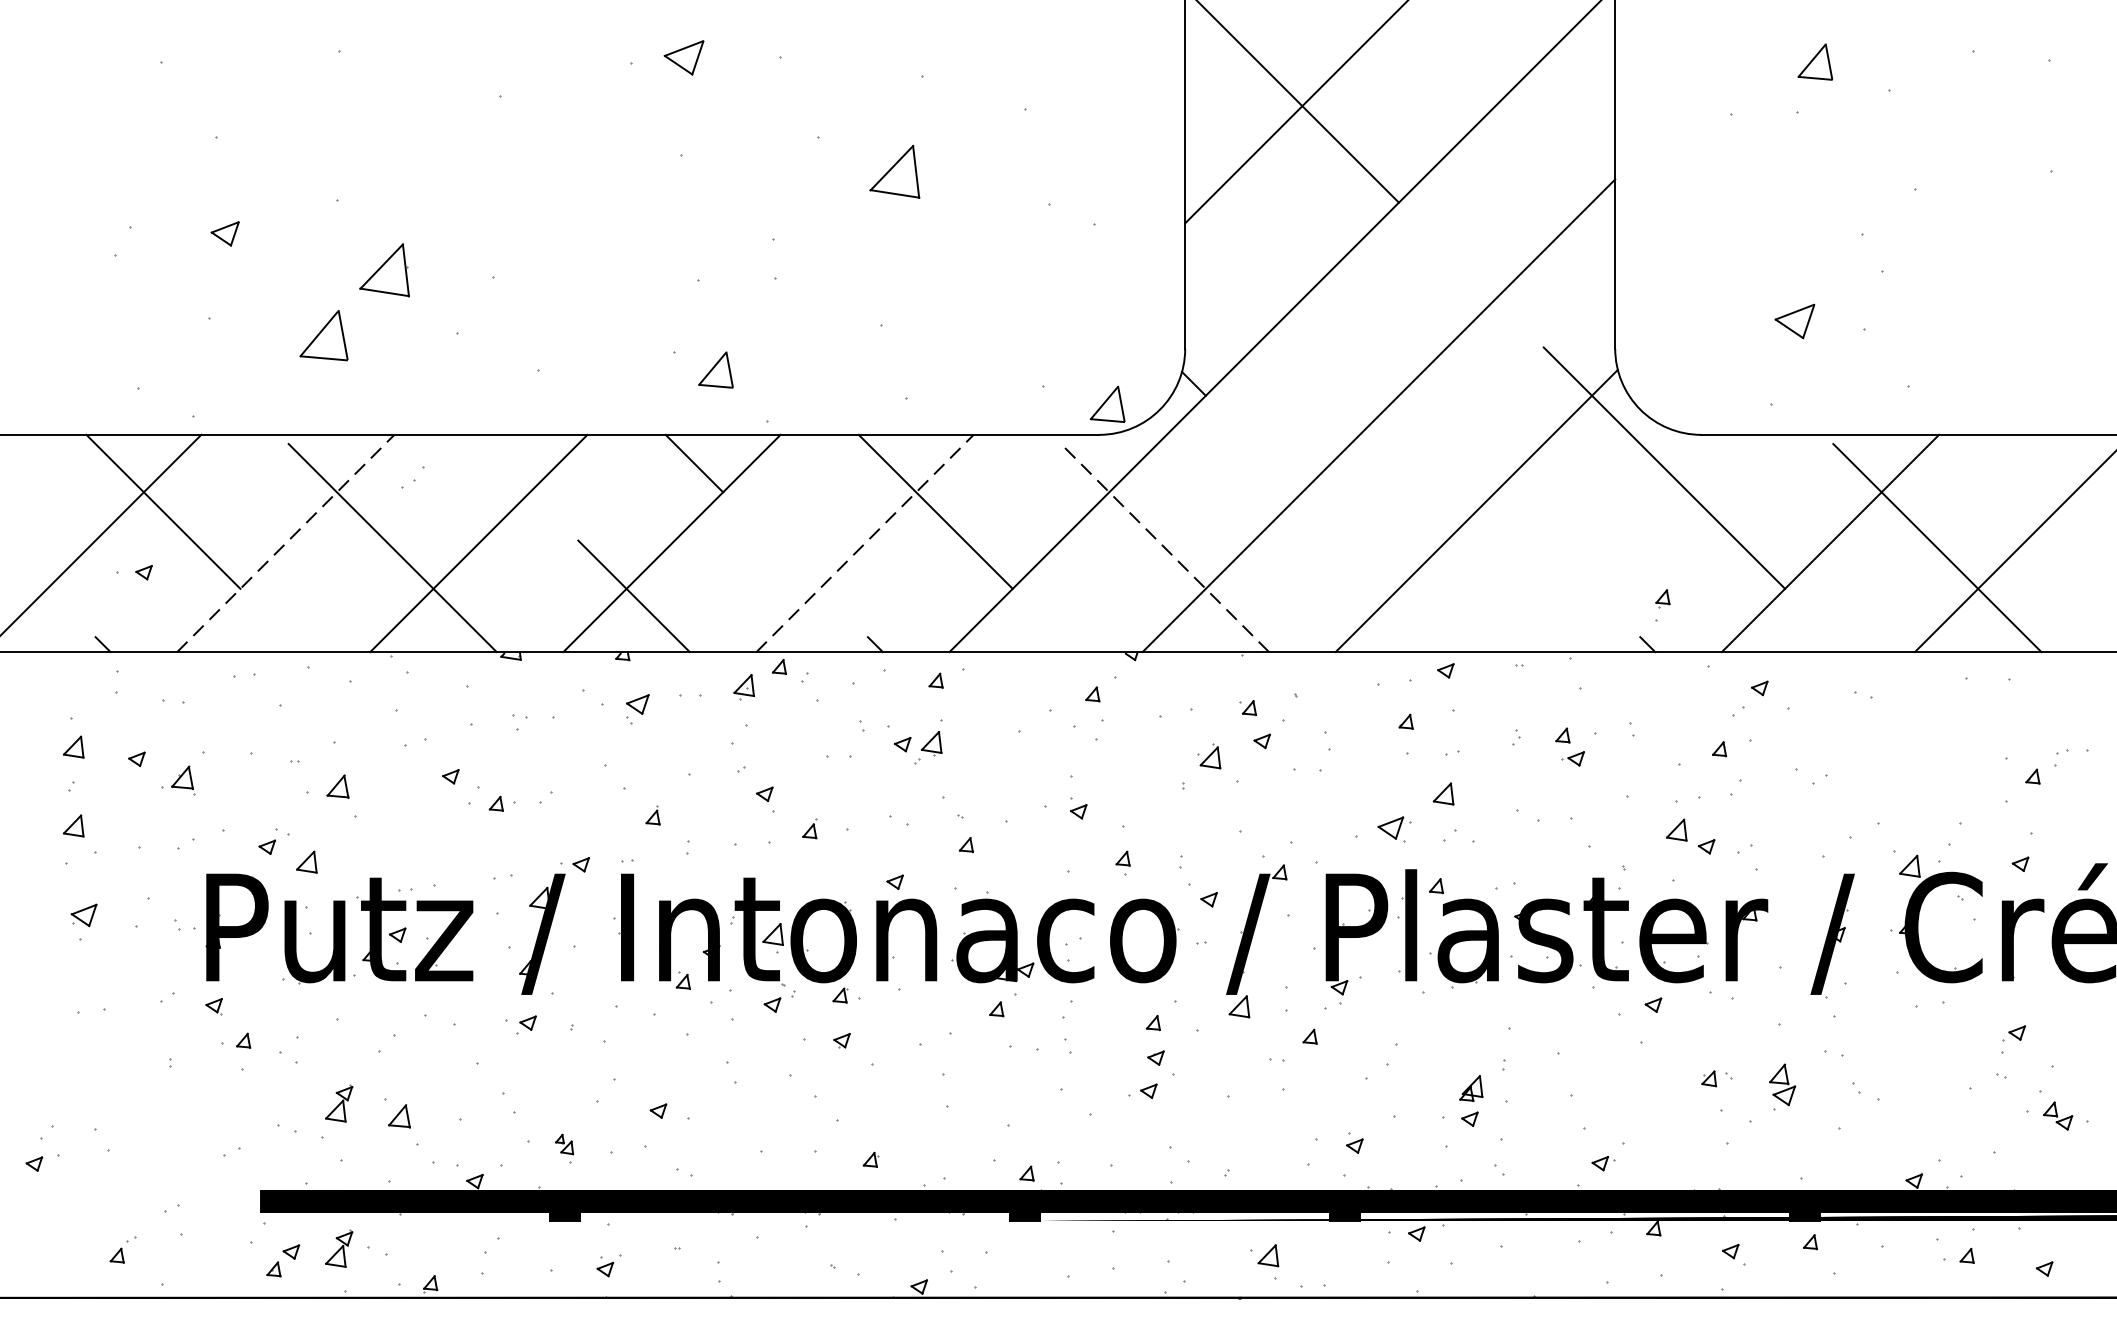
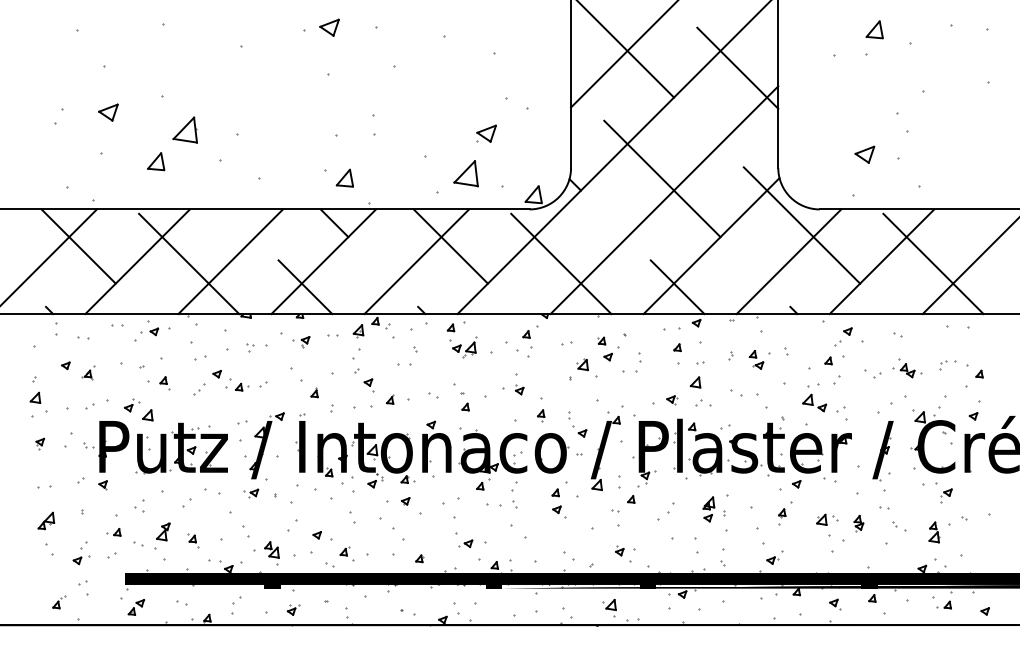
line: (1530, 140) -> (737, 67), added
part: (893, 171) -> (465, 173), moved
part: (225, 233) -> (108, 112), size x1.43
part: (1009, 277) -> (486, 133), added
part: (324, 335) -> (156, 161), size x0.71
line: (1374, 370) -> (662, 178), added
part: (414, 478) -> (199, 389), moved
line: (285, 542) -> (137, 261), dashed -> solid
line: (864, 542) -> (416, 261), dashed -> solid
line: (1636, 542) -> (788, 261), added
line: (1165, 547) -> (561, 263), dashed -> solid
part: (133, 571) -> (149, 331), moved
line: (1406, 596) -> (677, 287), added
part: (1663, 605) -> (782, 516), moved
part: (625, 711) -> (301, 342), size x0.71
part: (1175, 713) -> (566, 343), size x0.62
part: (916, 742) -> (463, 347), moved
part: (73, 746) -> (35, 359), removed
part: (2070, 758) -> (947, 365), moved
part: (183, 773) -> (88, 372), size x0.62
part: (341, 796) -> (164, 383), size x0.62
part: (1395, 831) -> (672, 400), size x0.62
part: (82, 920) -> (39, 443), size x0.62
part: (2014, 1038) -> (946, 495), moved
part: (235, 1040) -> (113, 532), moved
part: (1717, 1078) -> (827, 519), size x1.43
part: (96, 1080) -> (46, 520), added
part: (1781, 1086) -> (858, 523), size x0.71
part: (1142, 1090) -> (465, 543), moved
part: (1470, 1101) -> (708, 509), moved
part: (1939, 1105) -> (934, 532), added
part: (2057, 1111) -> (907, 368), moved
part: (401, 1121) -> (193, 540), size x0.62
part: (1354, 1142) -> (619, 550), moved
part: (42, 1148) -> (81, 553), moved
part: (563, 1148) -> (271, 553), size x1.67
part: (719, 1148) -> (346, 553), added
part: (339, 1248) -> (163, 601), removed

